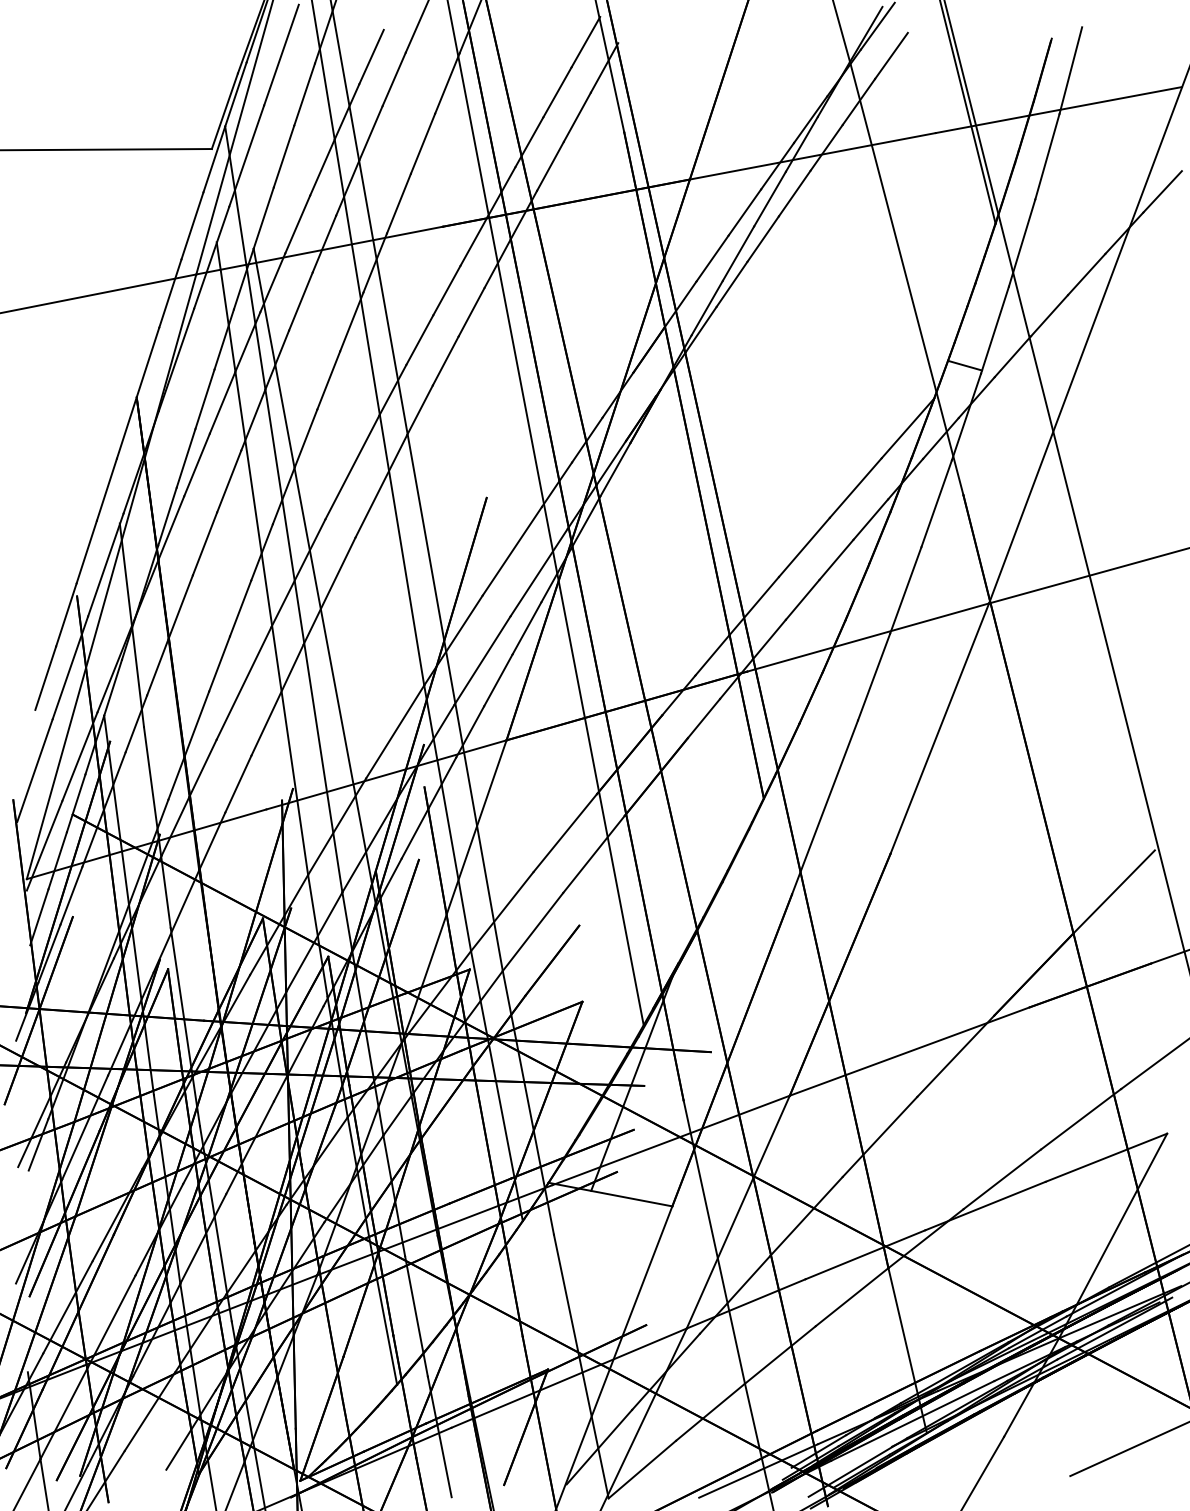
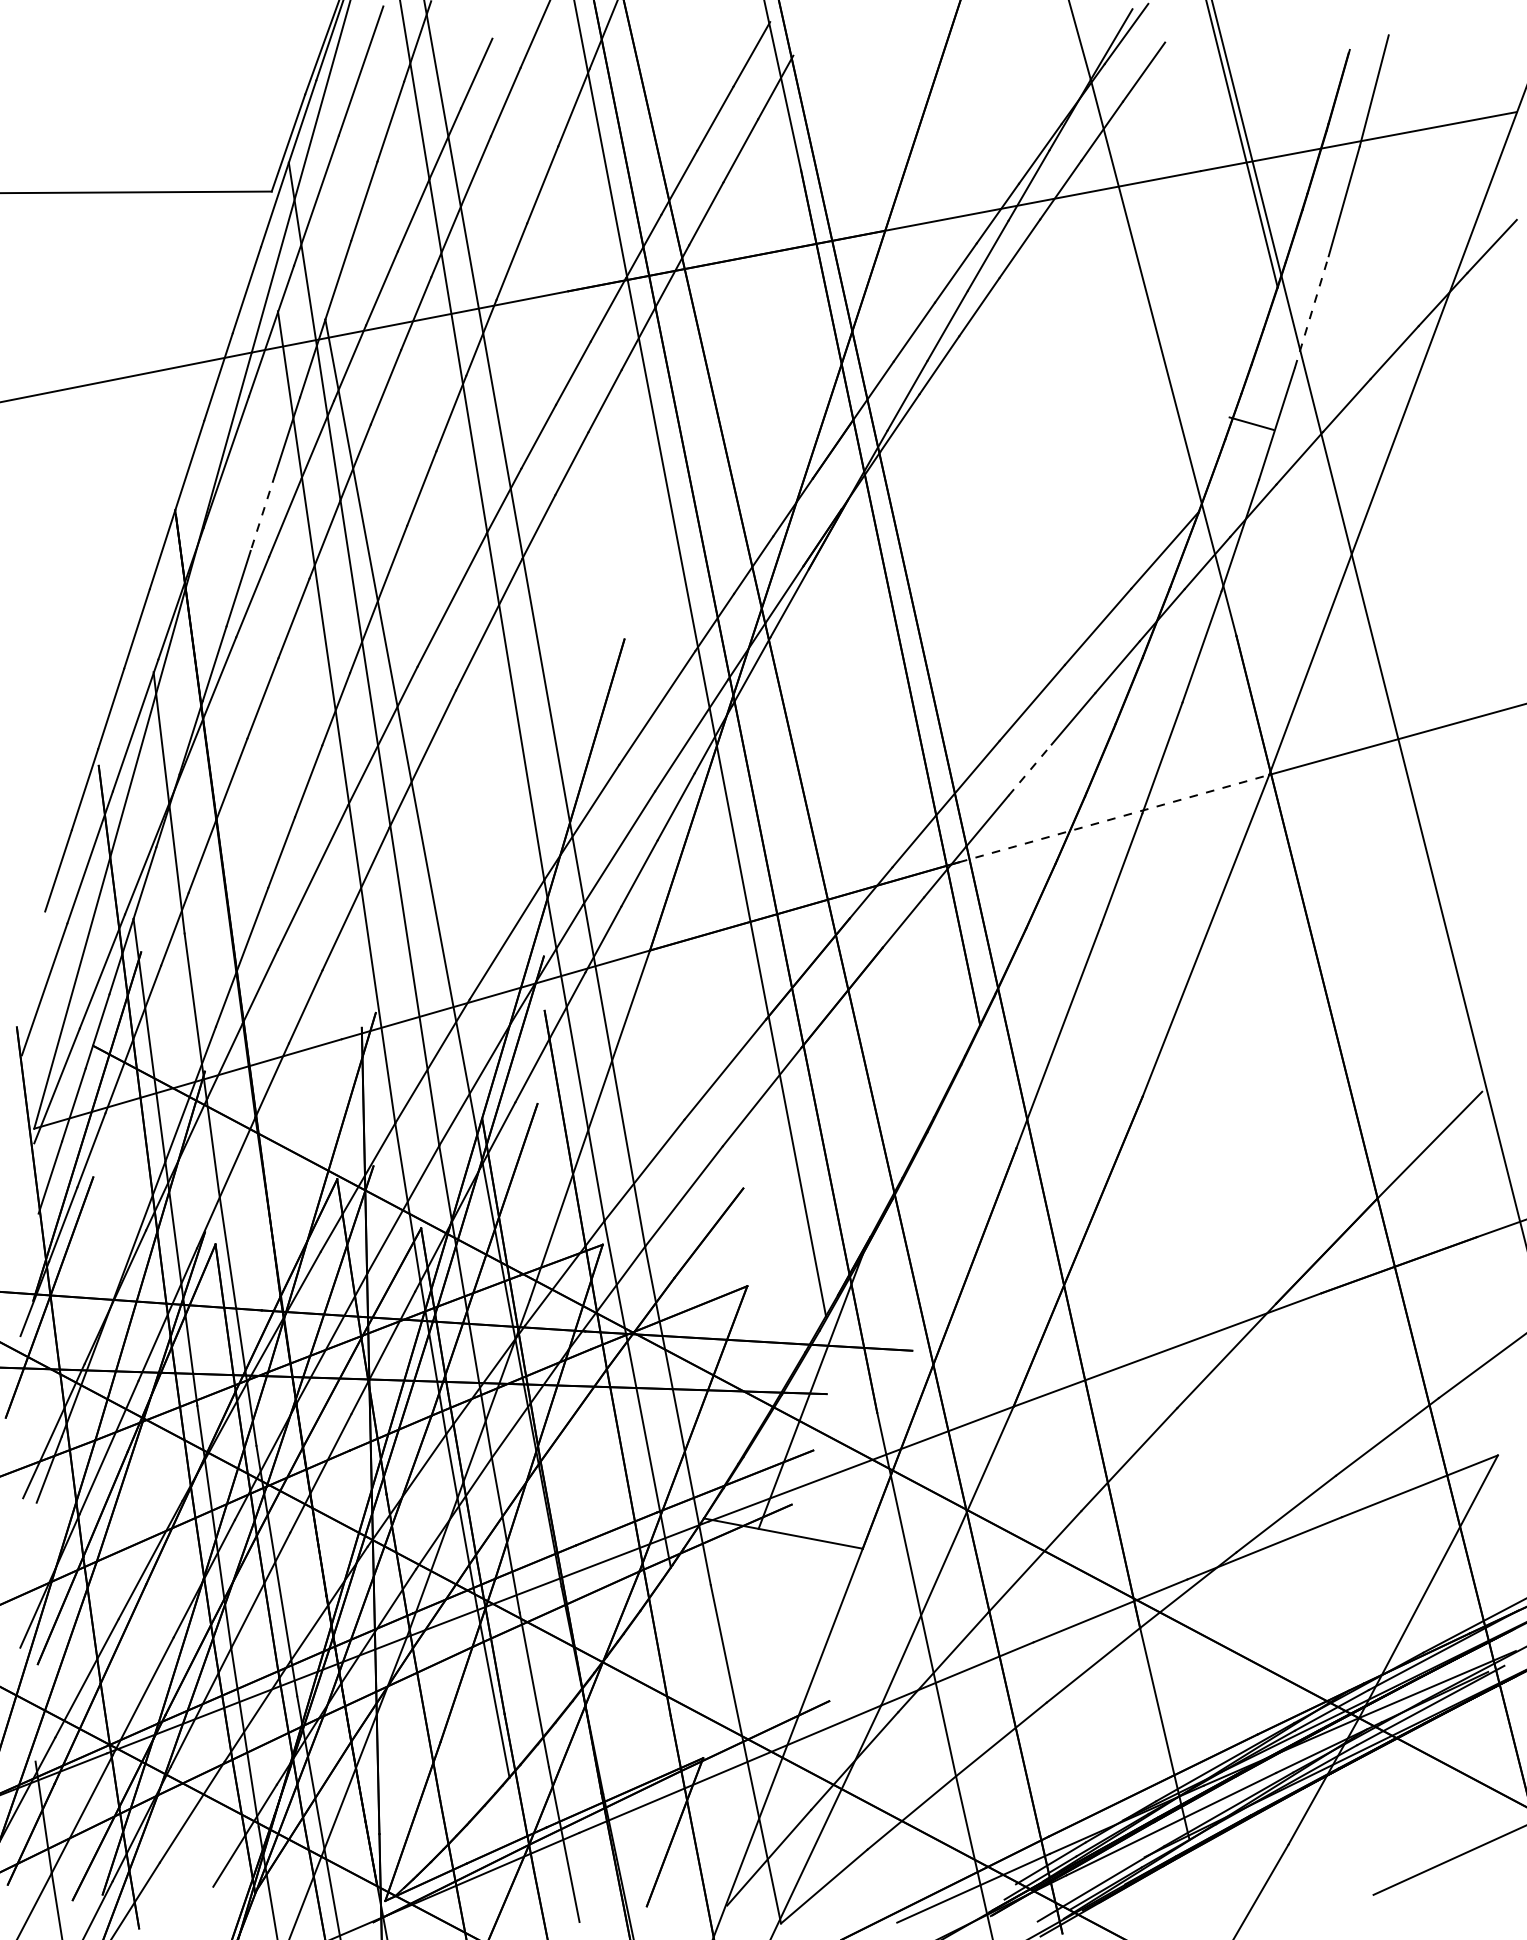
line: (1021, 242) -> (1311, 311), solid -> dashed
line: (965, 365) -> (1251, 423), moved
line: (204, 399) -> (262, 513), solid -> dashed
line: (803, 599) -> (1030, 769), solid -> dashed
line: (868, 637) -> (1114, 818), solid -> dashed

